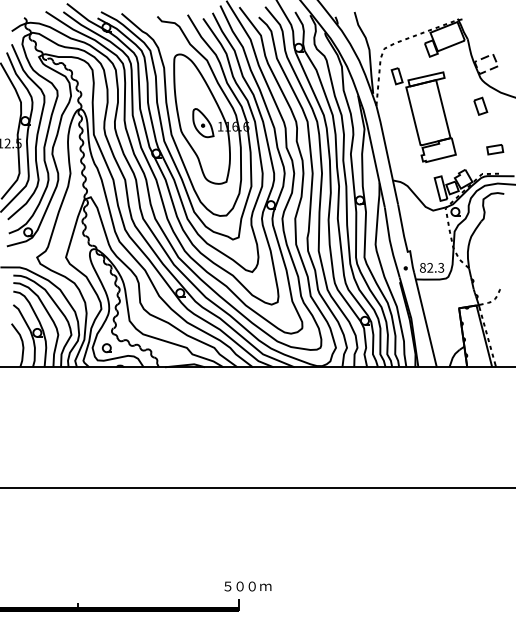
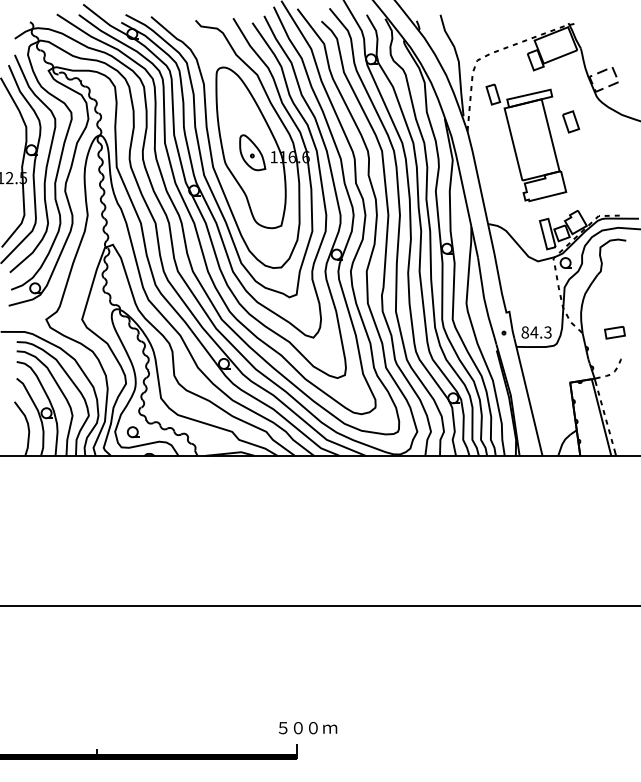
part: (481, 105) -> (571, 121), moved
part: (494, 149) -> (614, 332), moved
text: (430, 267) -> (534, 332), 82.3 -> 84.3

